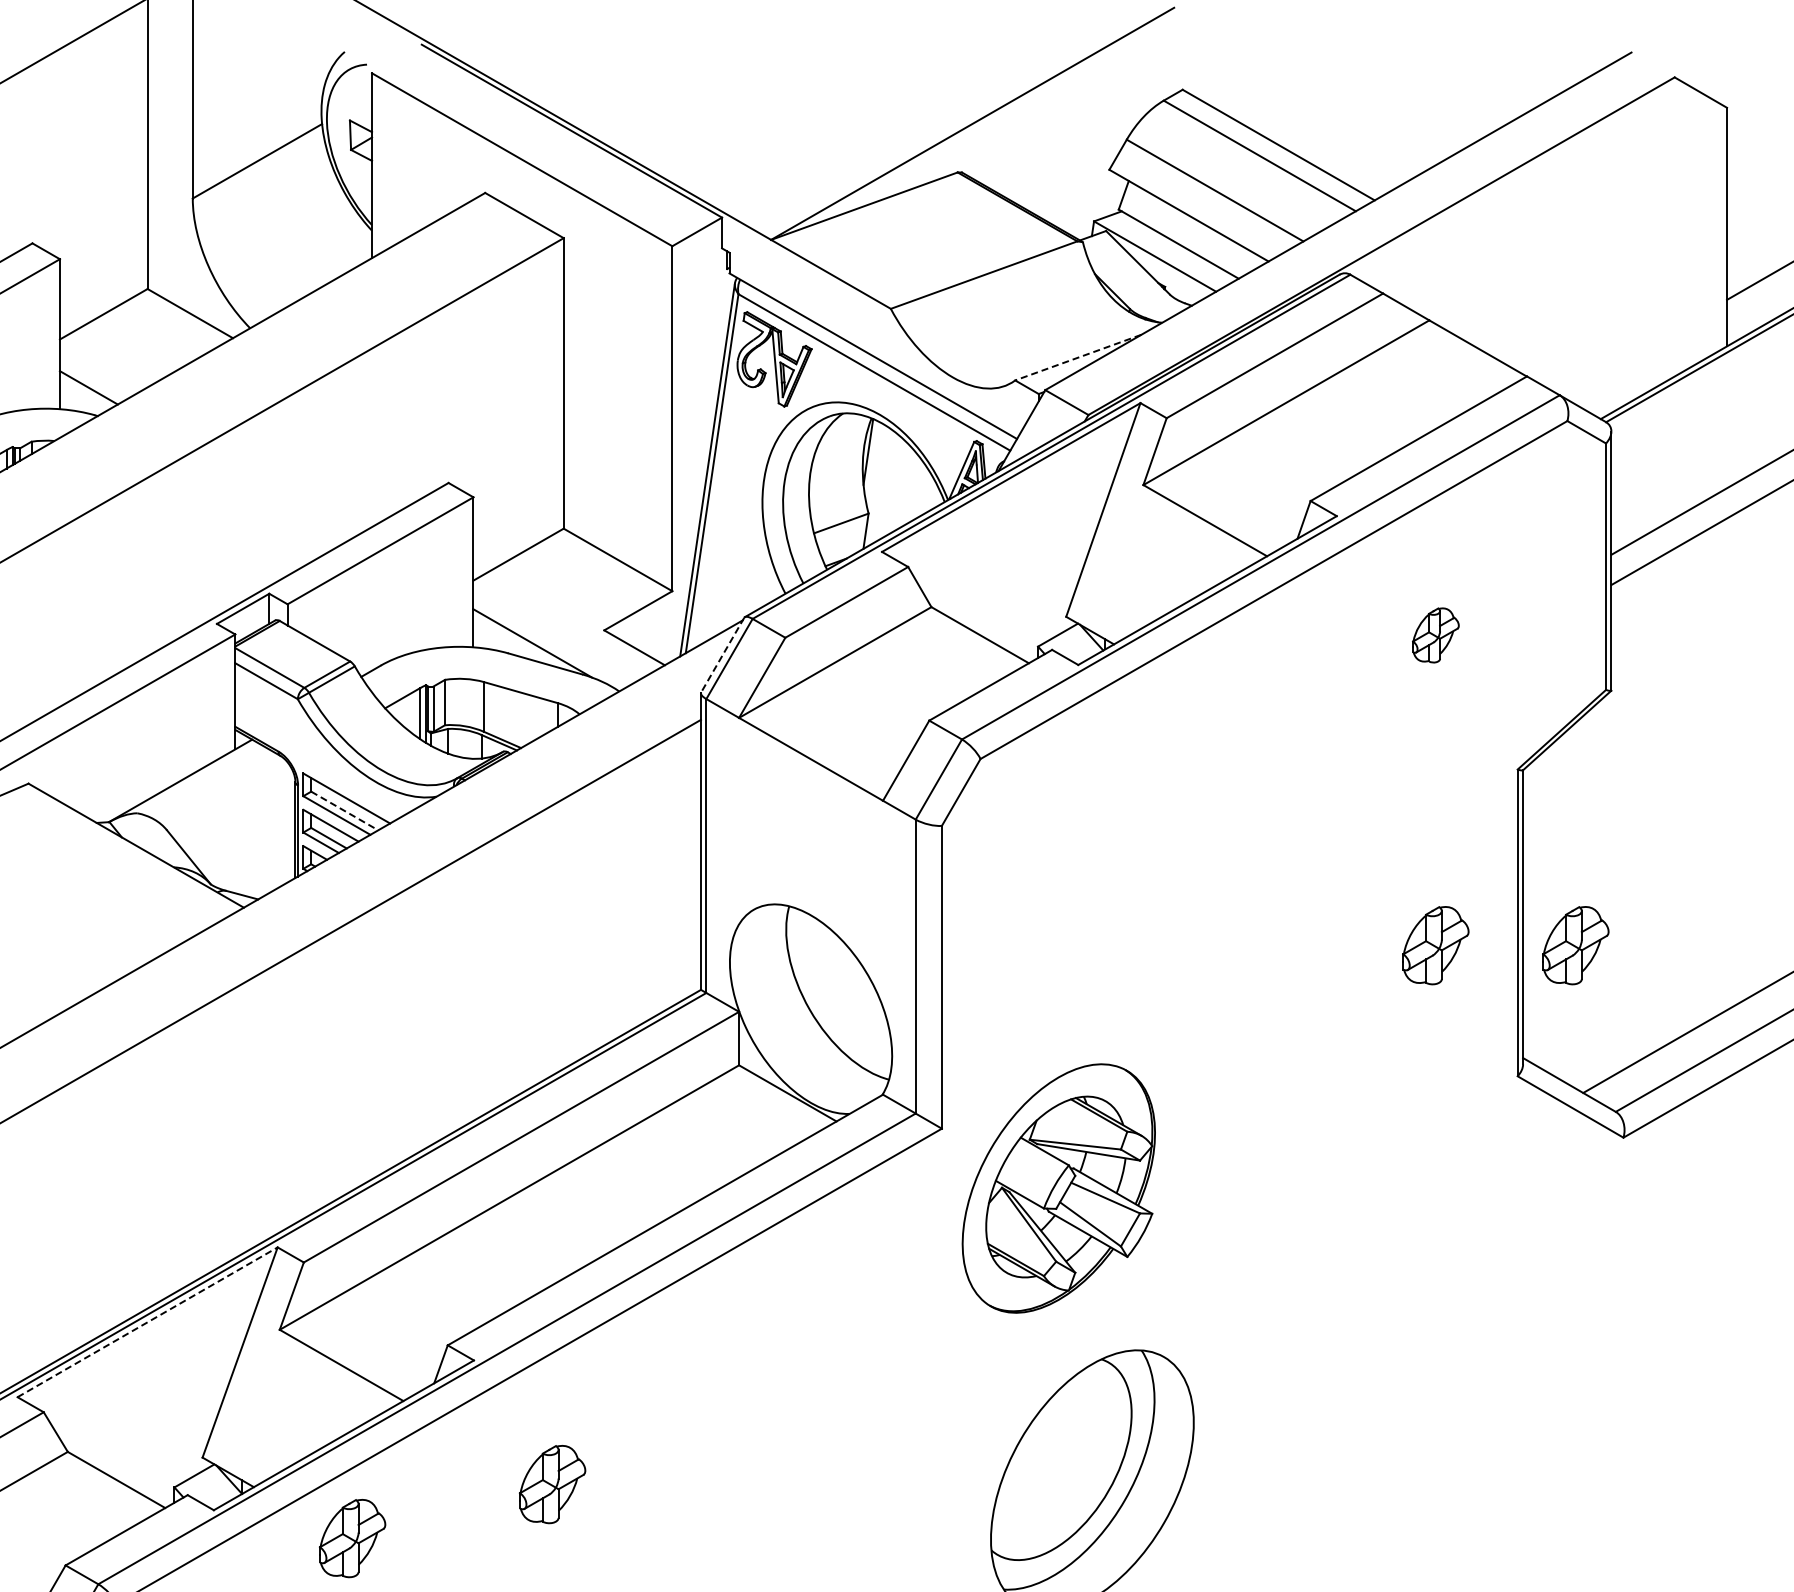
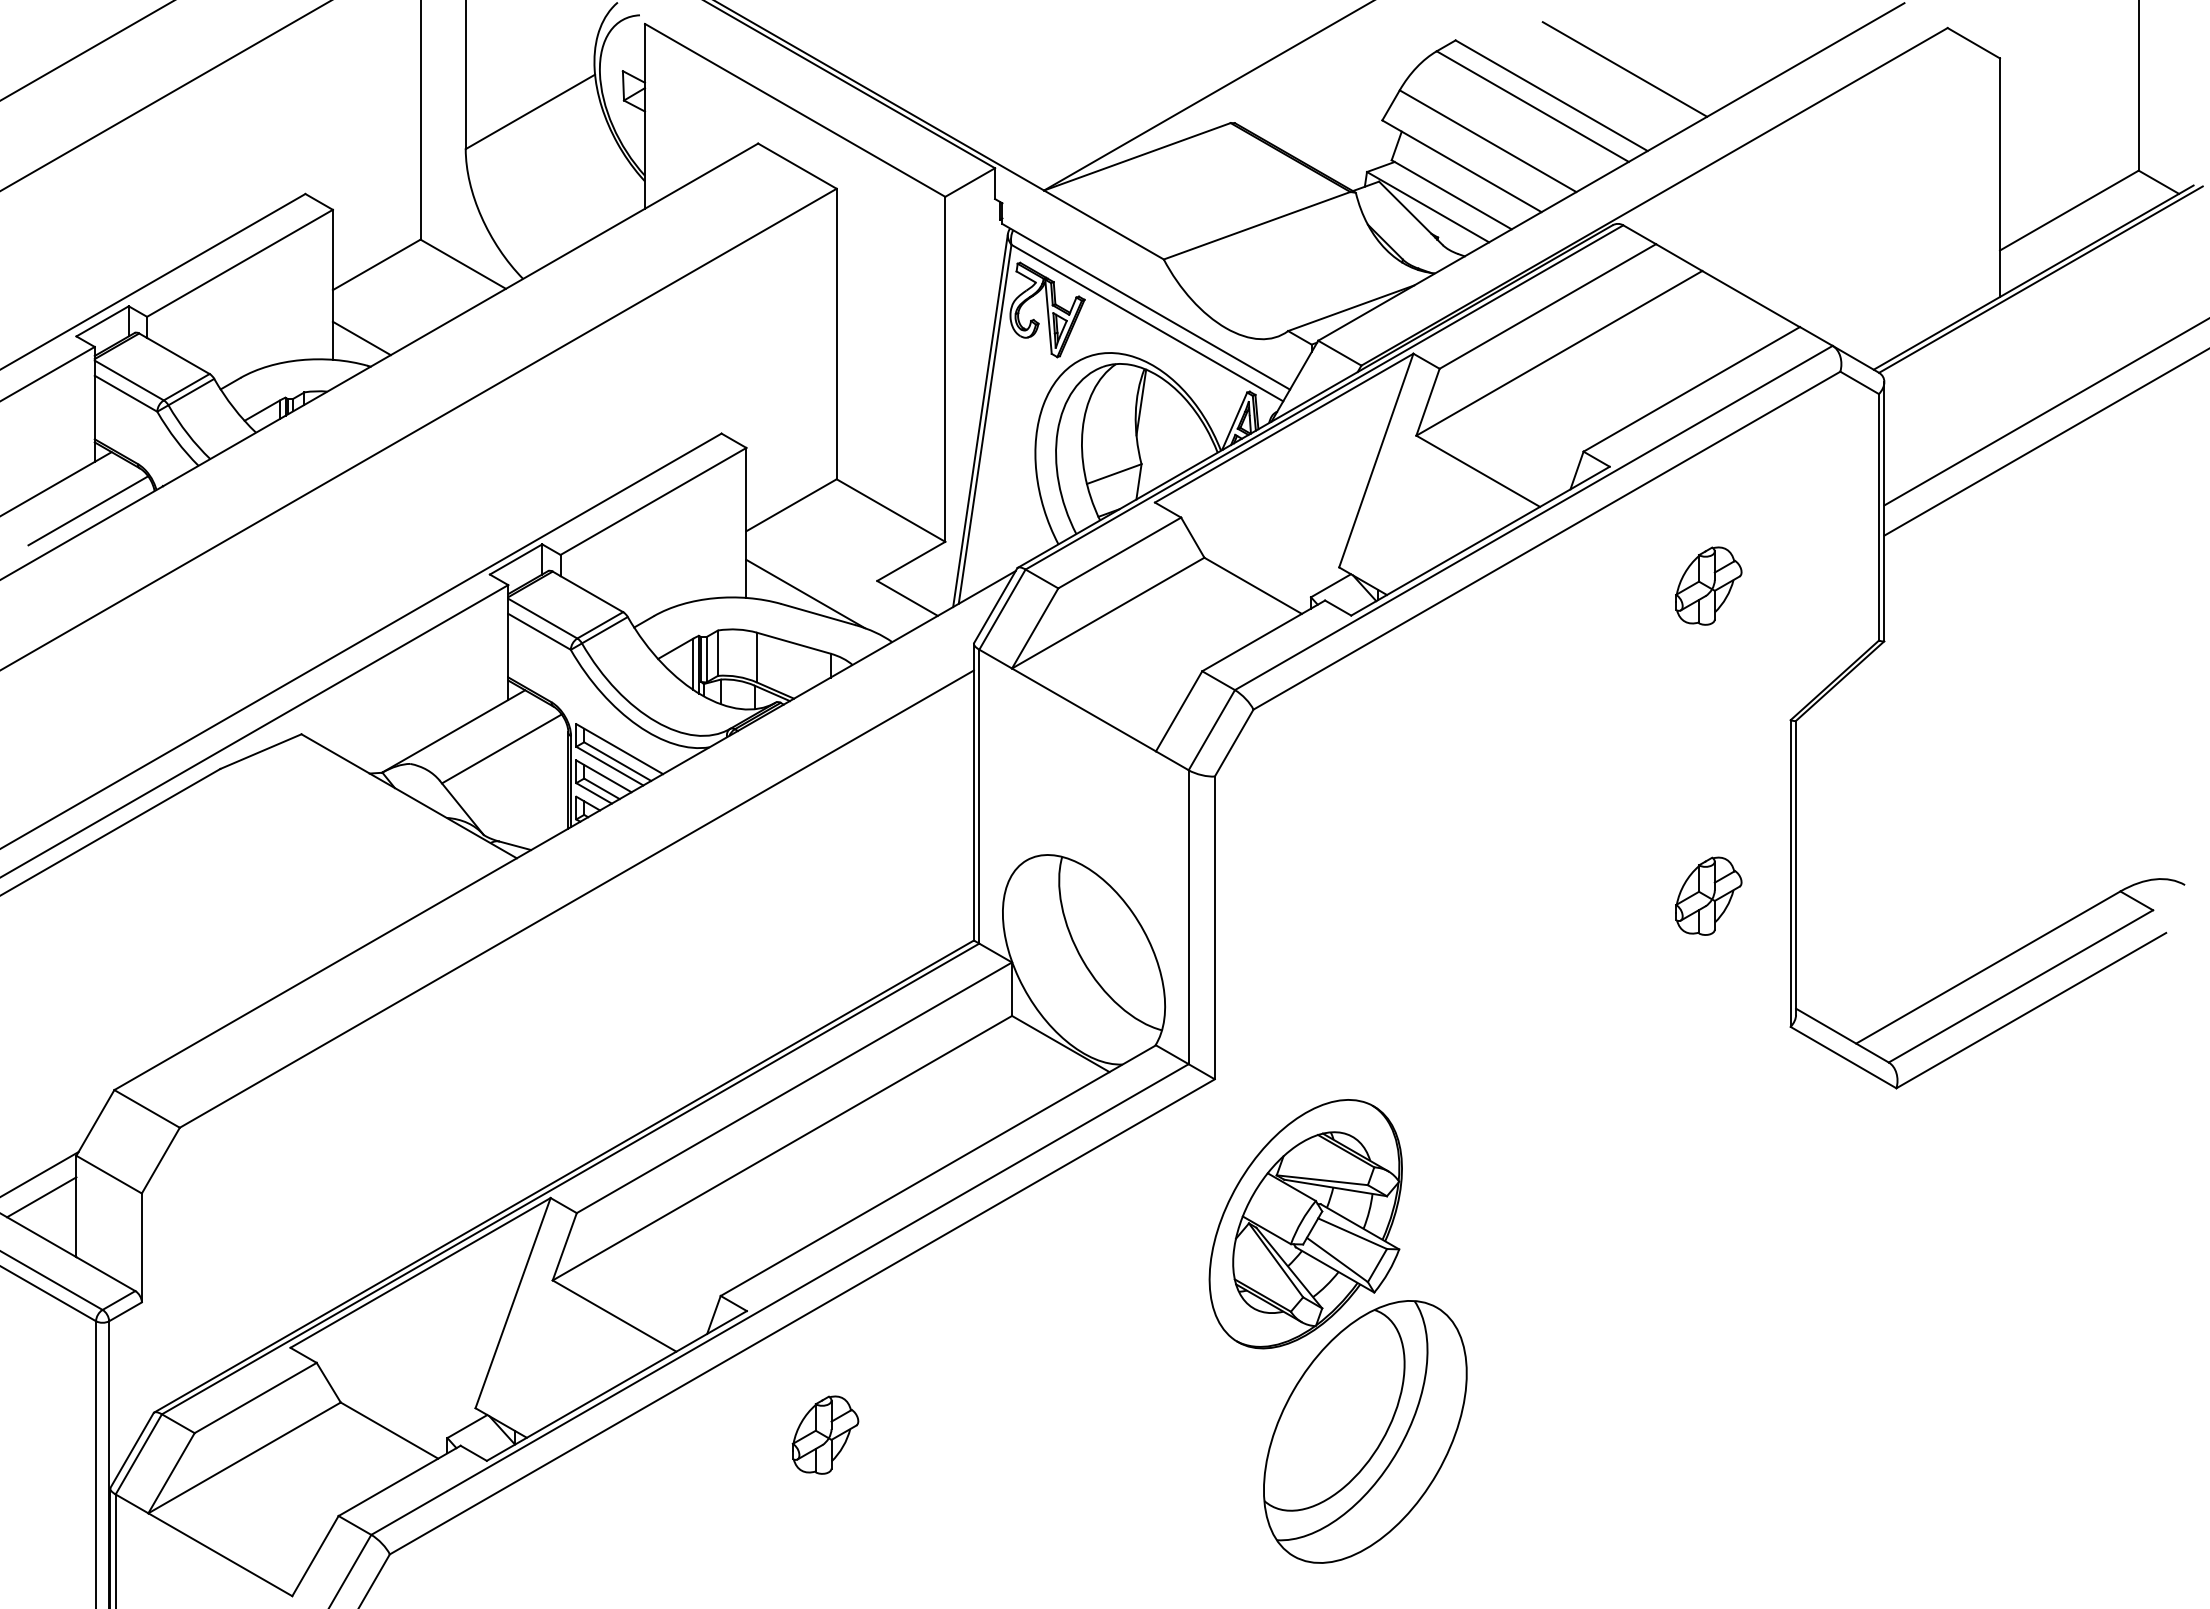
line: (1351, 118) -> (1624, 69), added
line: (1077, 357) -> (1350, 308), dashed -> solid
part: (1435, 634) -> (1708, 585), size x1.43
line: (722, 655) -> (995, 606), dashed -> solid
line: (228, 797) -> (501, 748), added
line: (344, 810) -> (617, 761), dashed -> solid
part: (1575, 944) -> (1848, 895), removed
part: (1058, 1188) -> (1305, 1224), moved
line: (148, 1321) -> (421, 1272), dashed -> solid
part: (352, 1537) -> (625, 1488), removed

